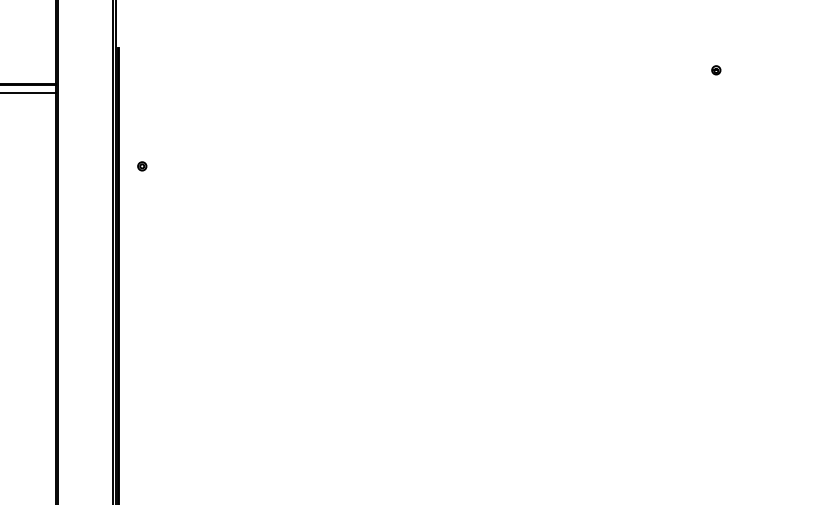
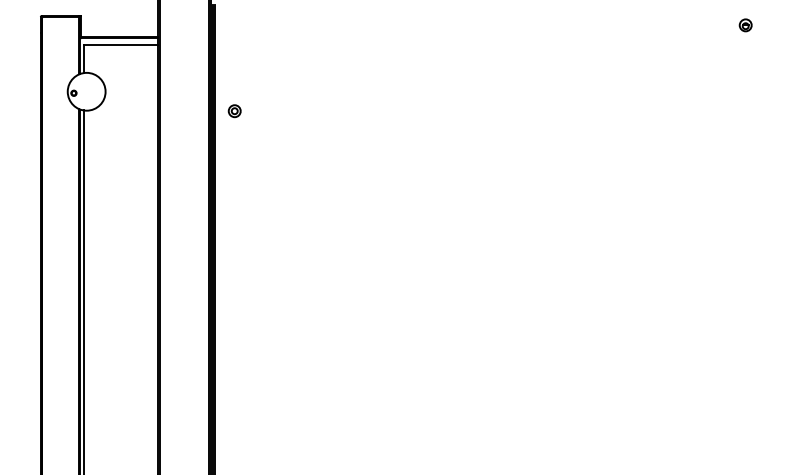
part: (715, 70) -> (745, 25), size x1.6
part: (141, 165) -> (234, 110), size x1.6

